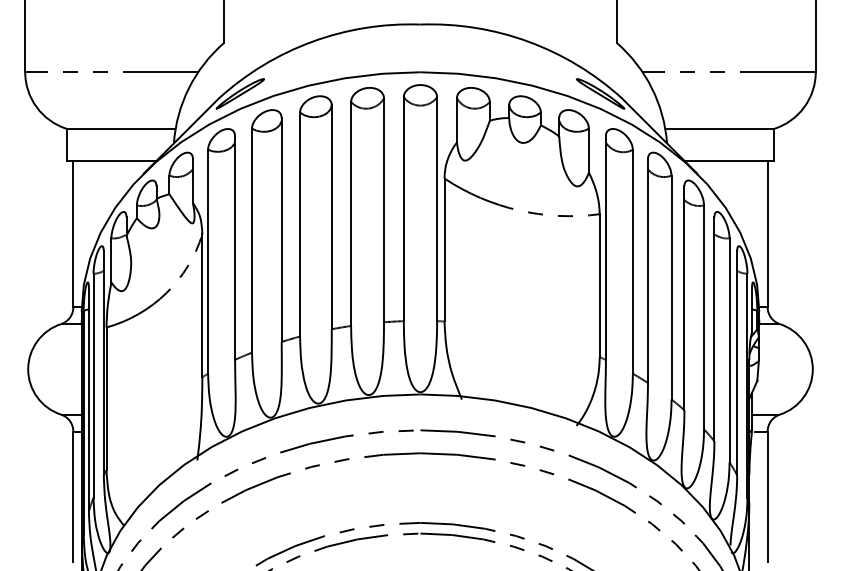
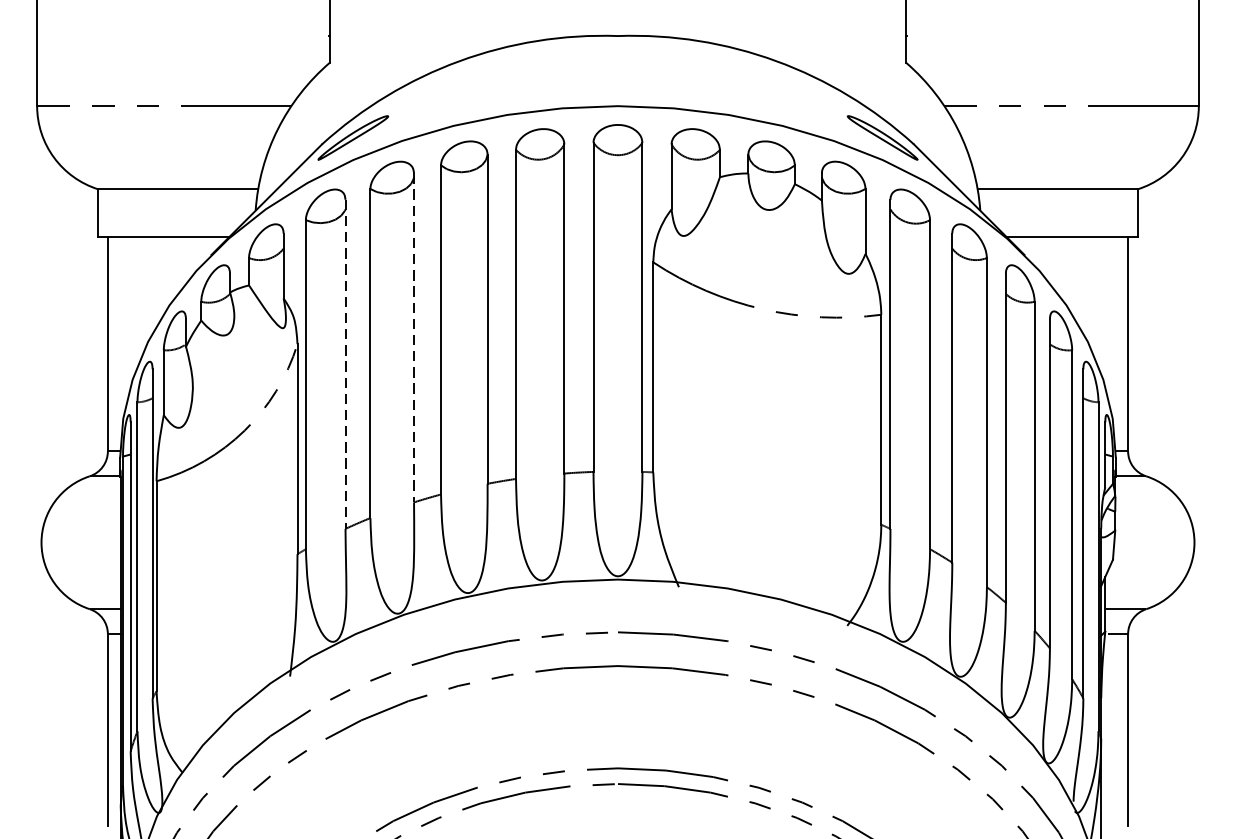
line: (281, 229) -> (413, 337), solid -> dashed
line: (235, 247) -> (346, 363), solid -> dashed

